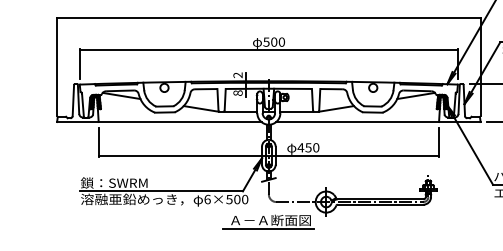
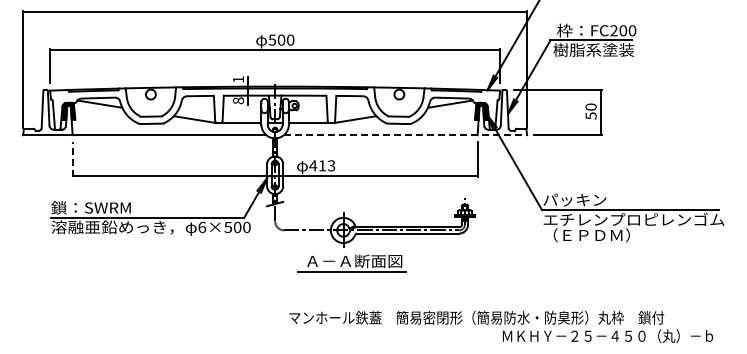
text: (237, 75) -> (237, 79), 2 -> 1
line: (378, 122) -> (405, 135), solid -> dashed
line: (98, 142) -> (72, 159), solid -> dashed
text: (312, 147) -> (326, 165), 450 -> 413
part: (268, 222) -> (351, 263), moved

